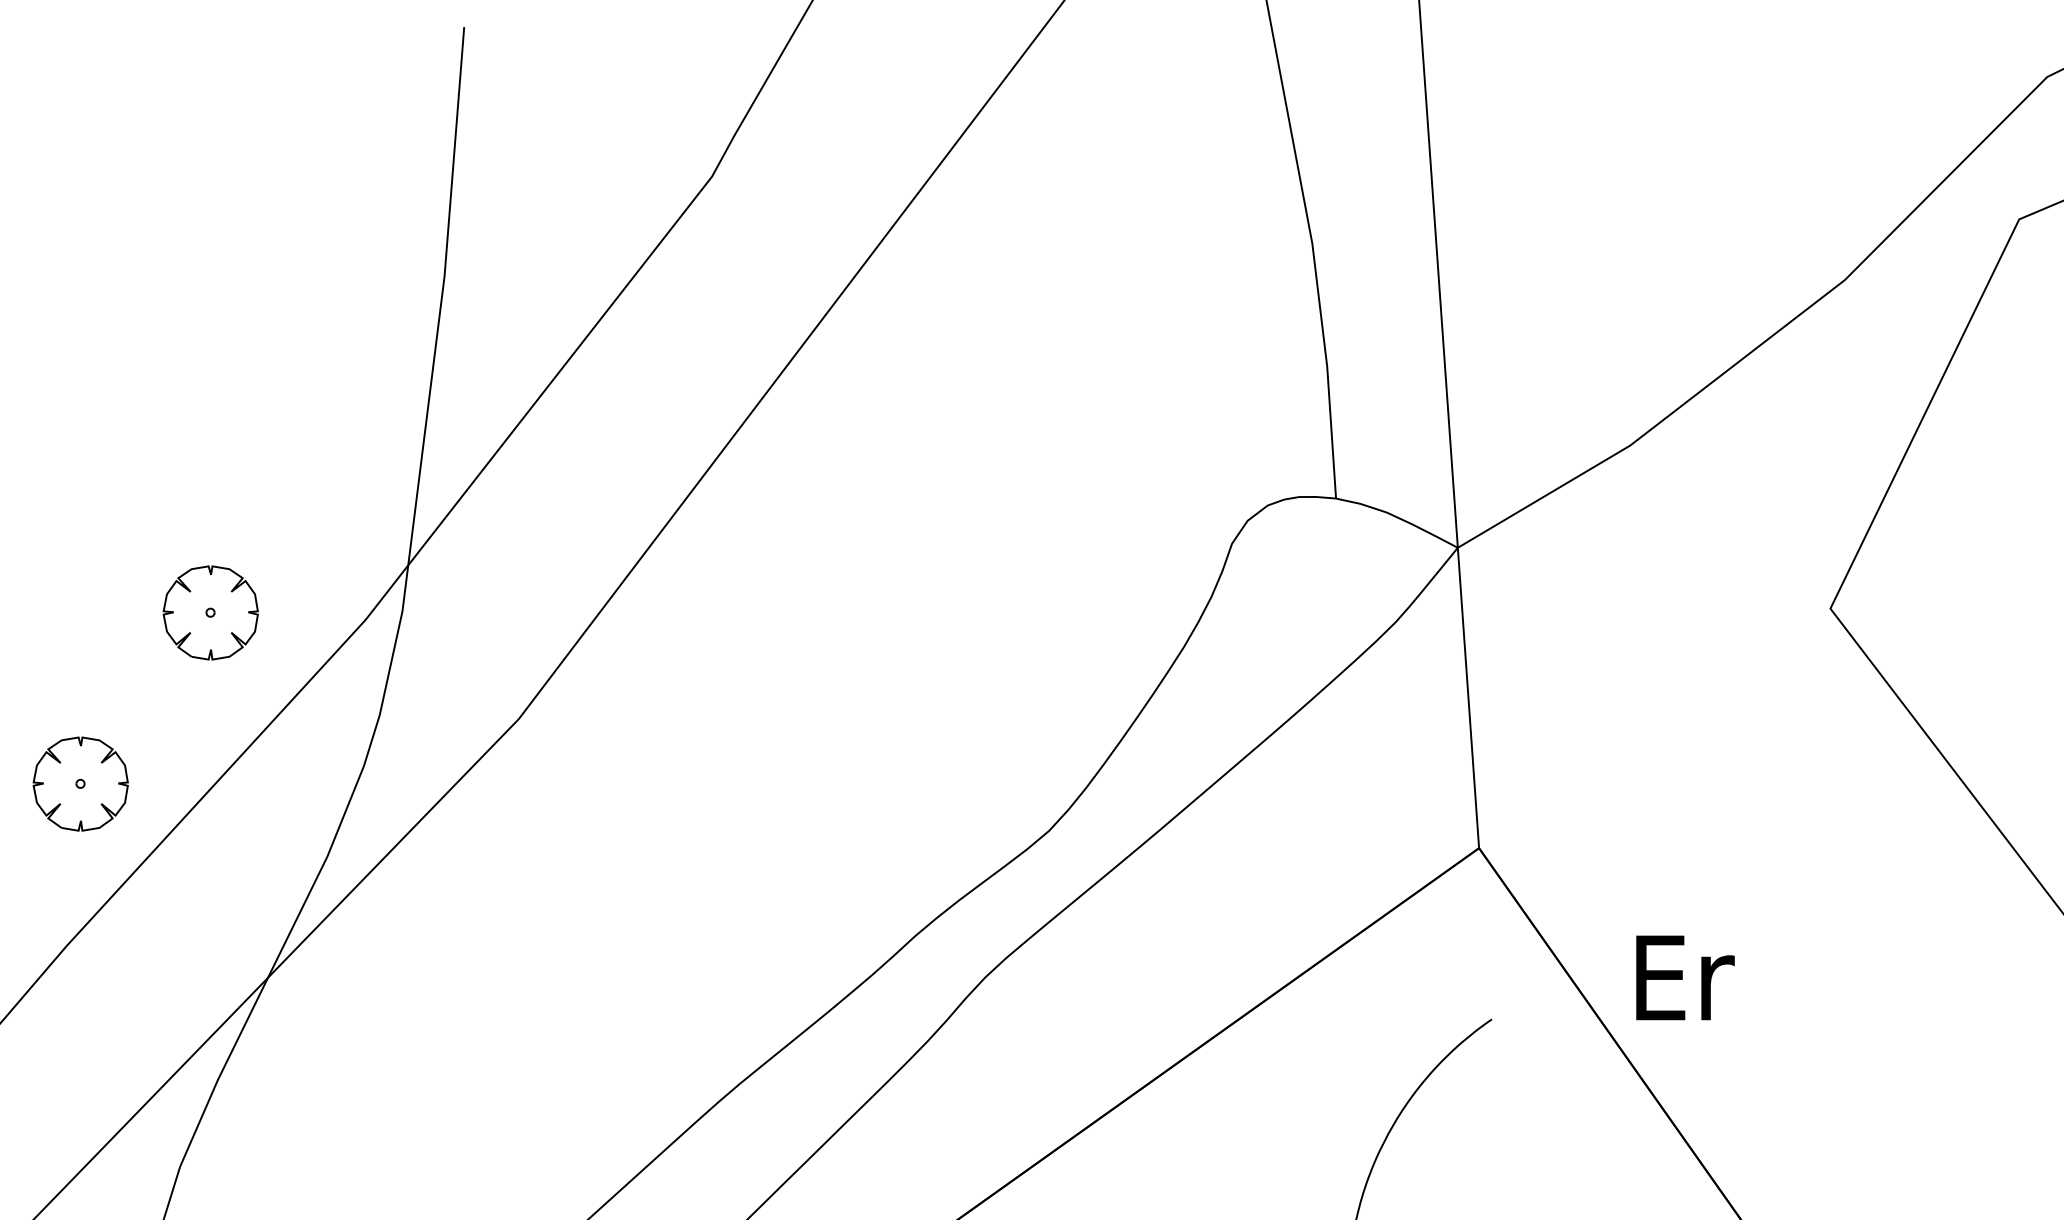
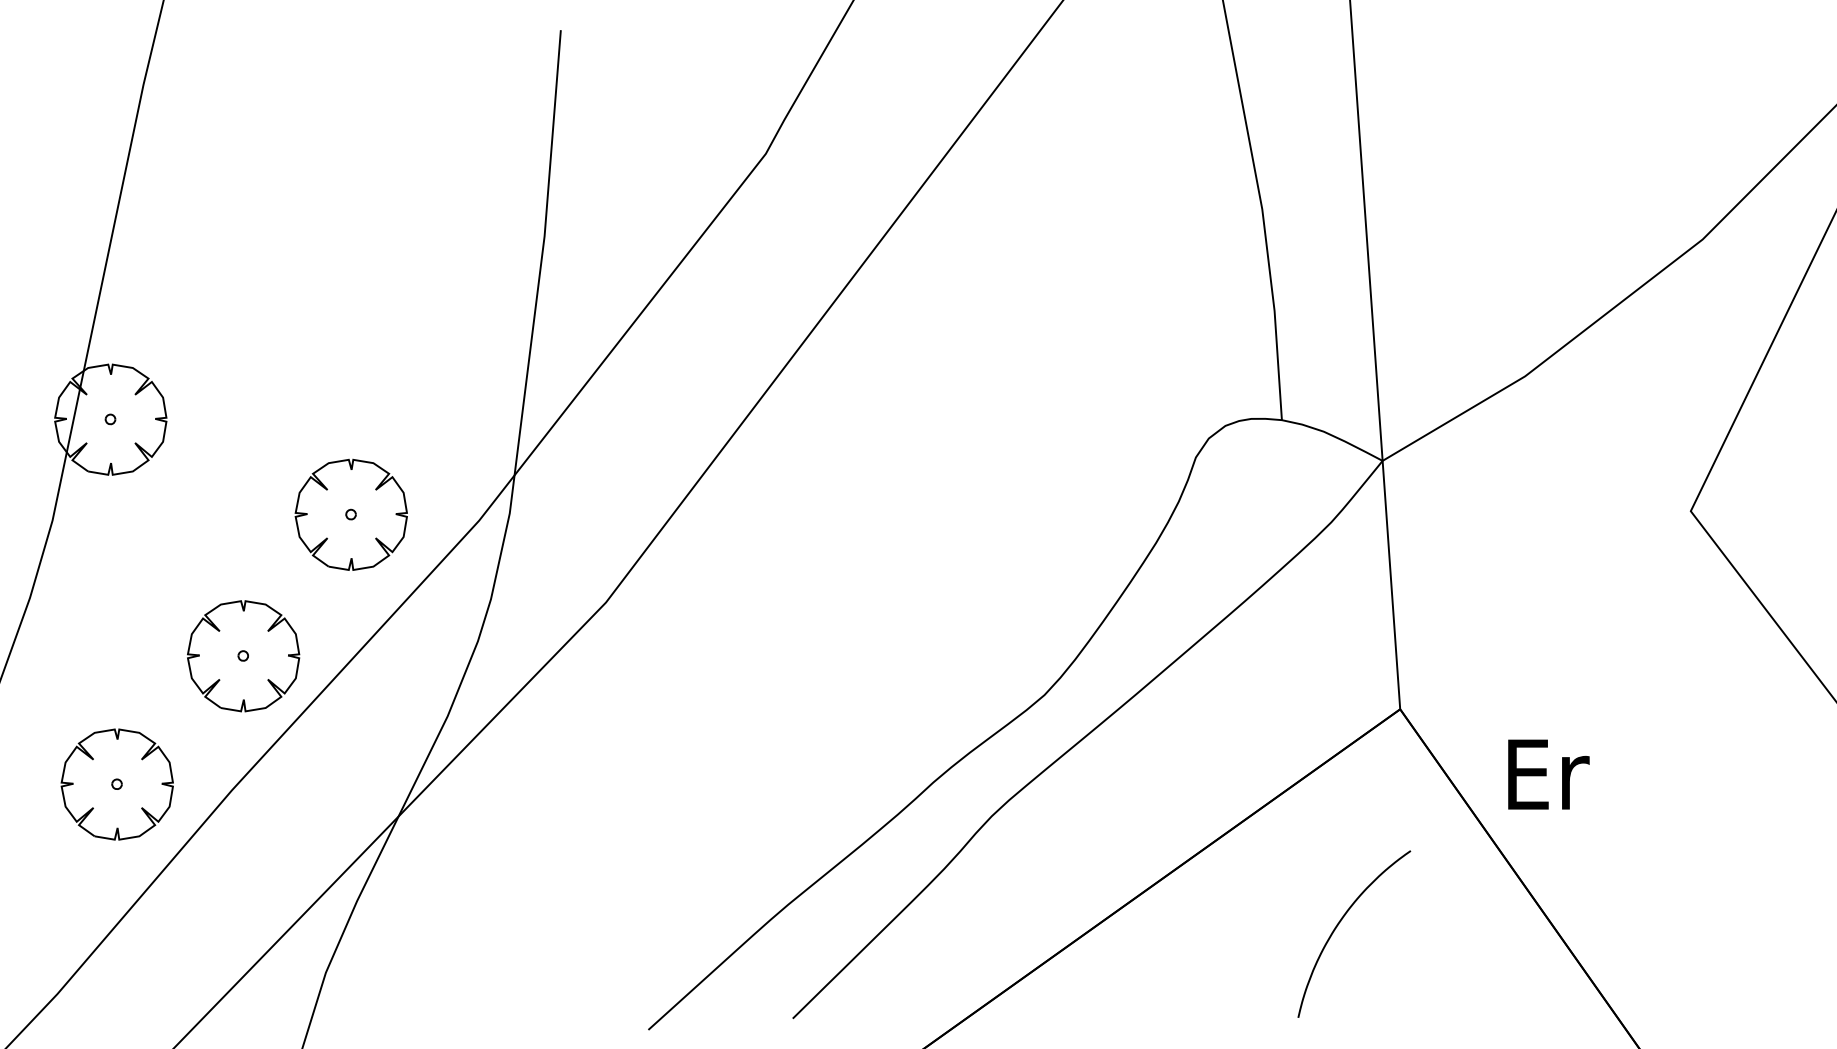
part: (209, 612) -> (350, 514), size x1.43
part: (80, 784) -> (243, 656), size x1.43
text: (1684, 977) -> (1548, 774), moved

